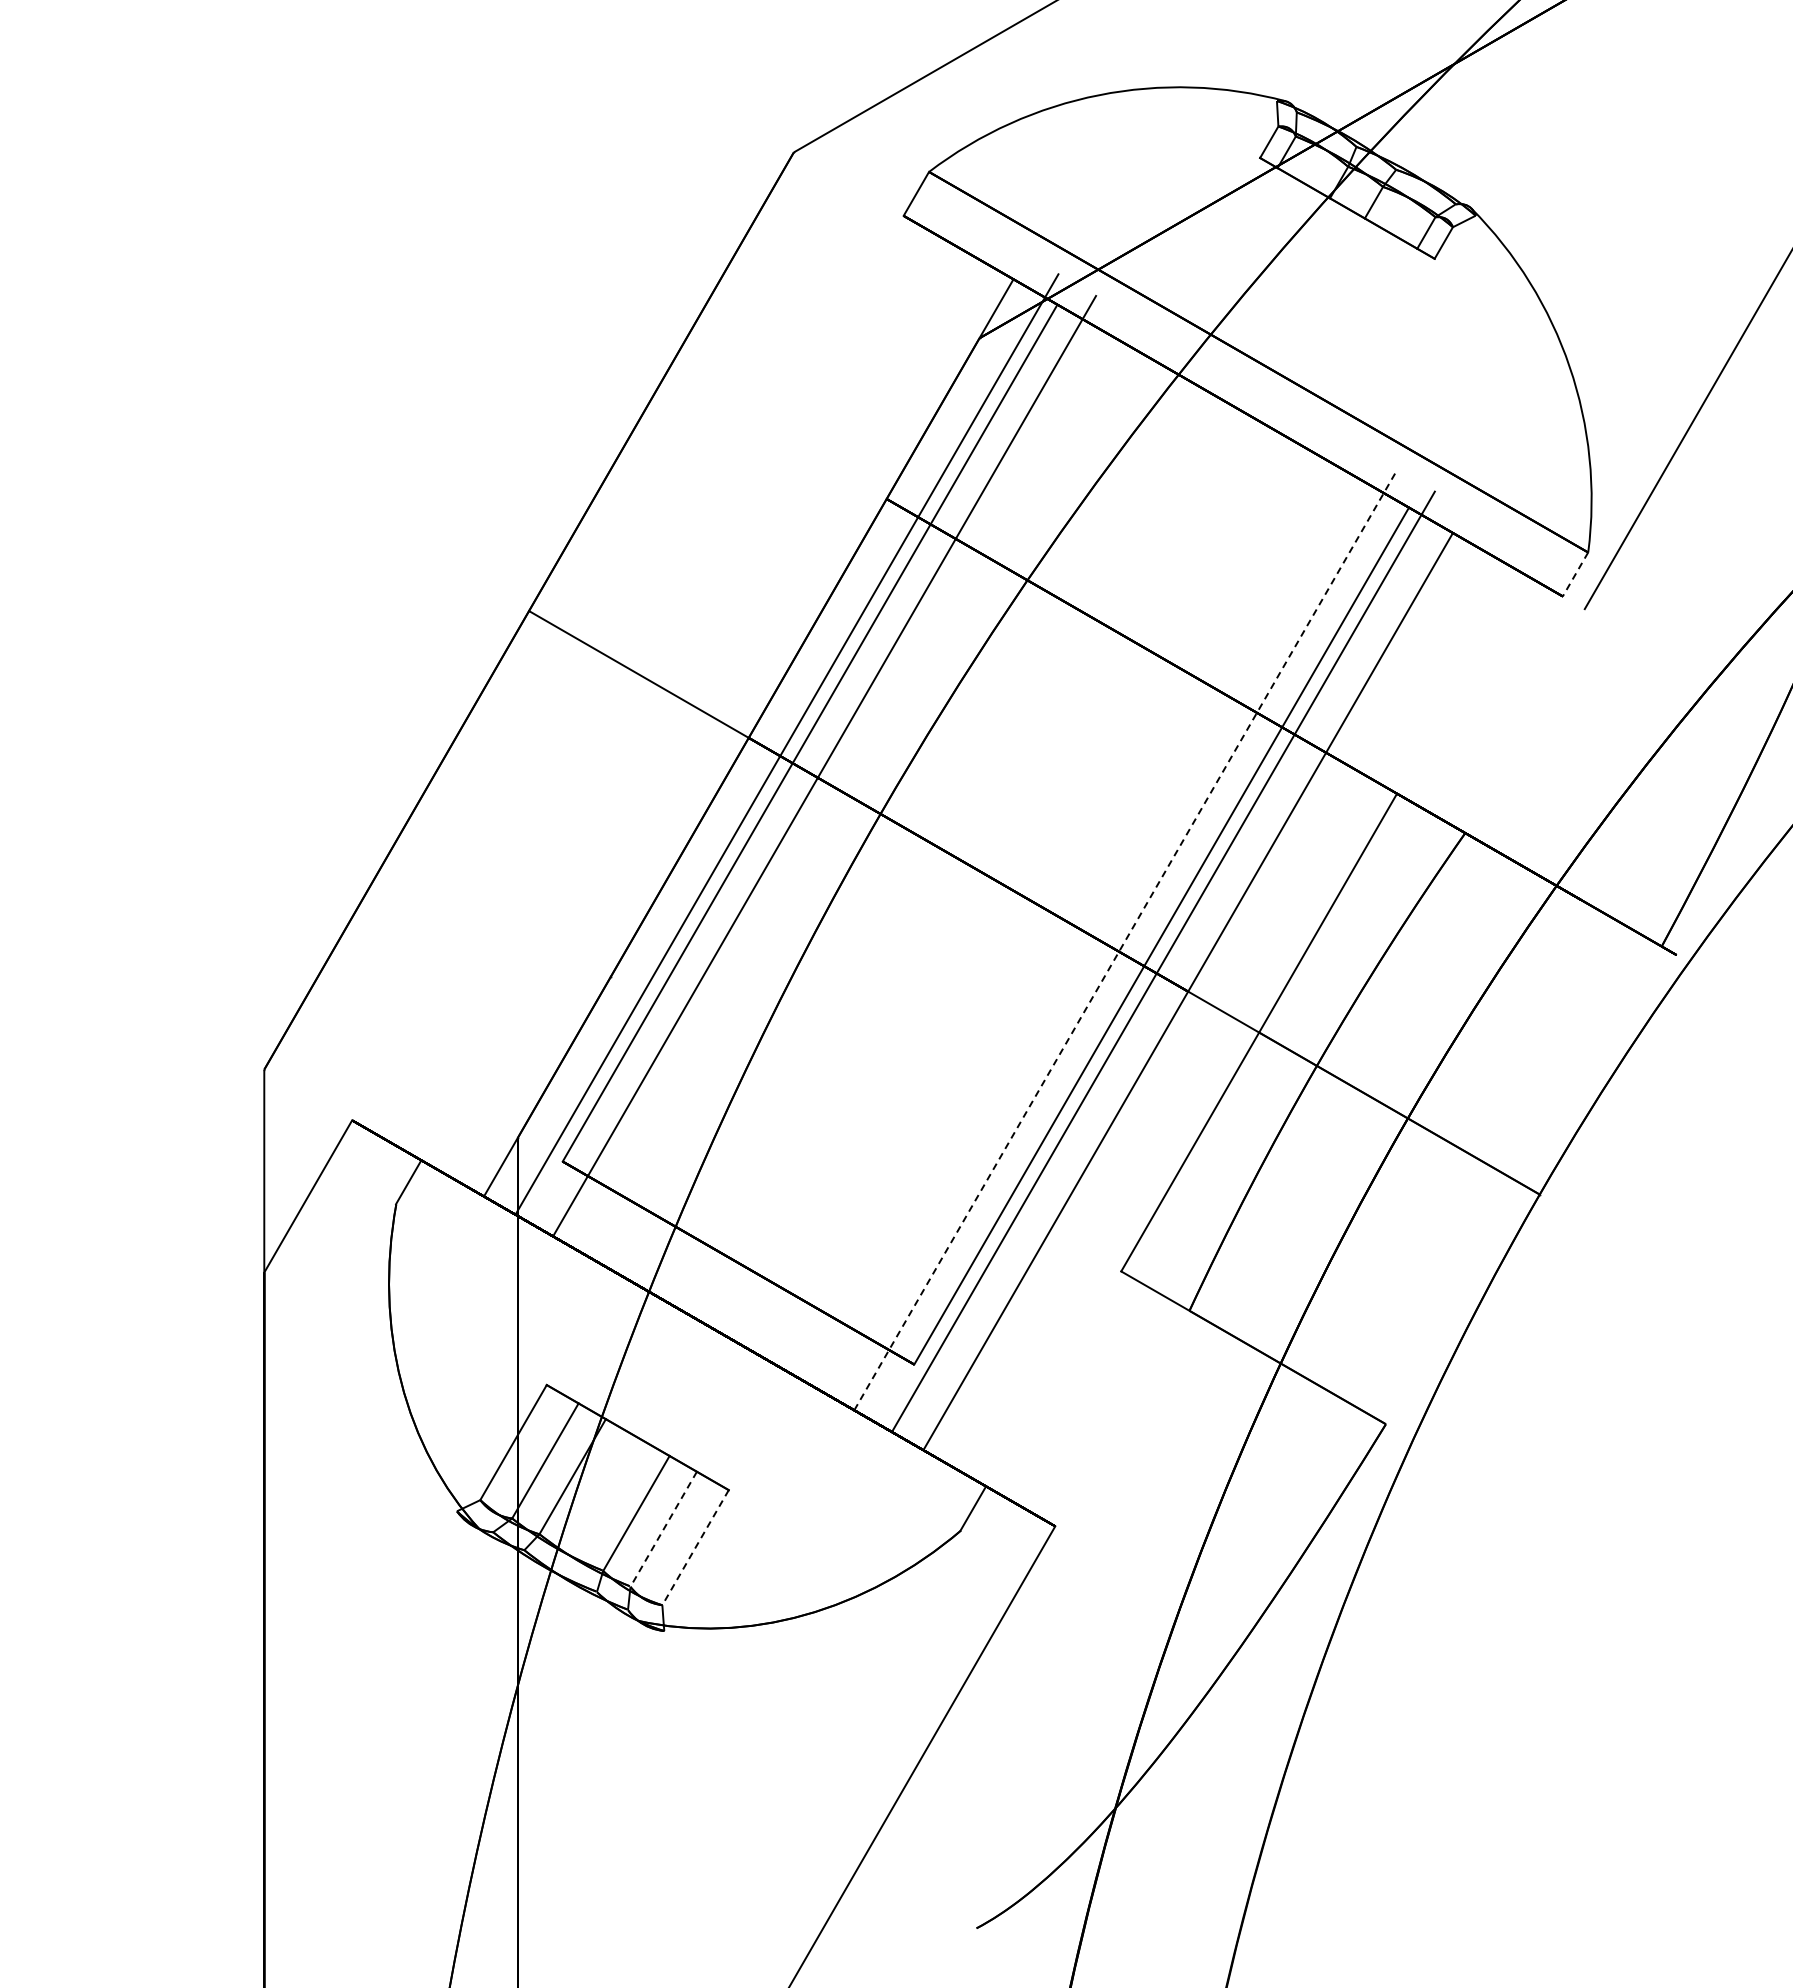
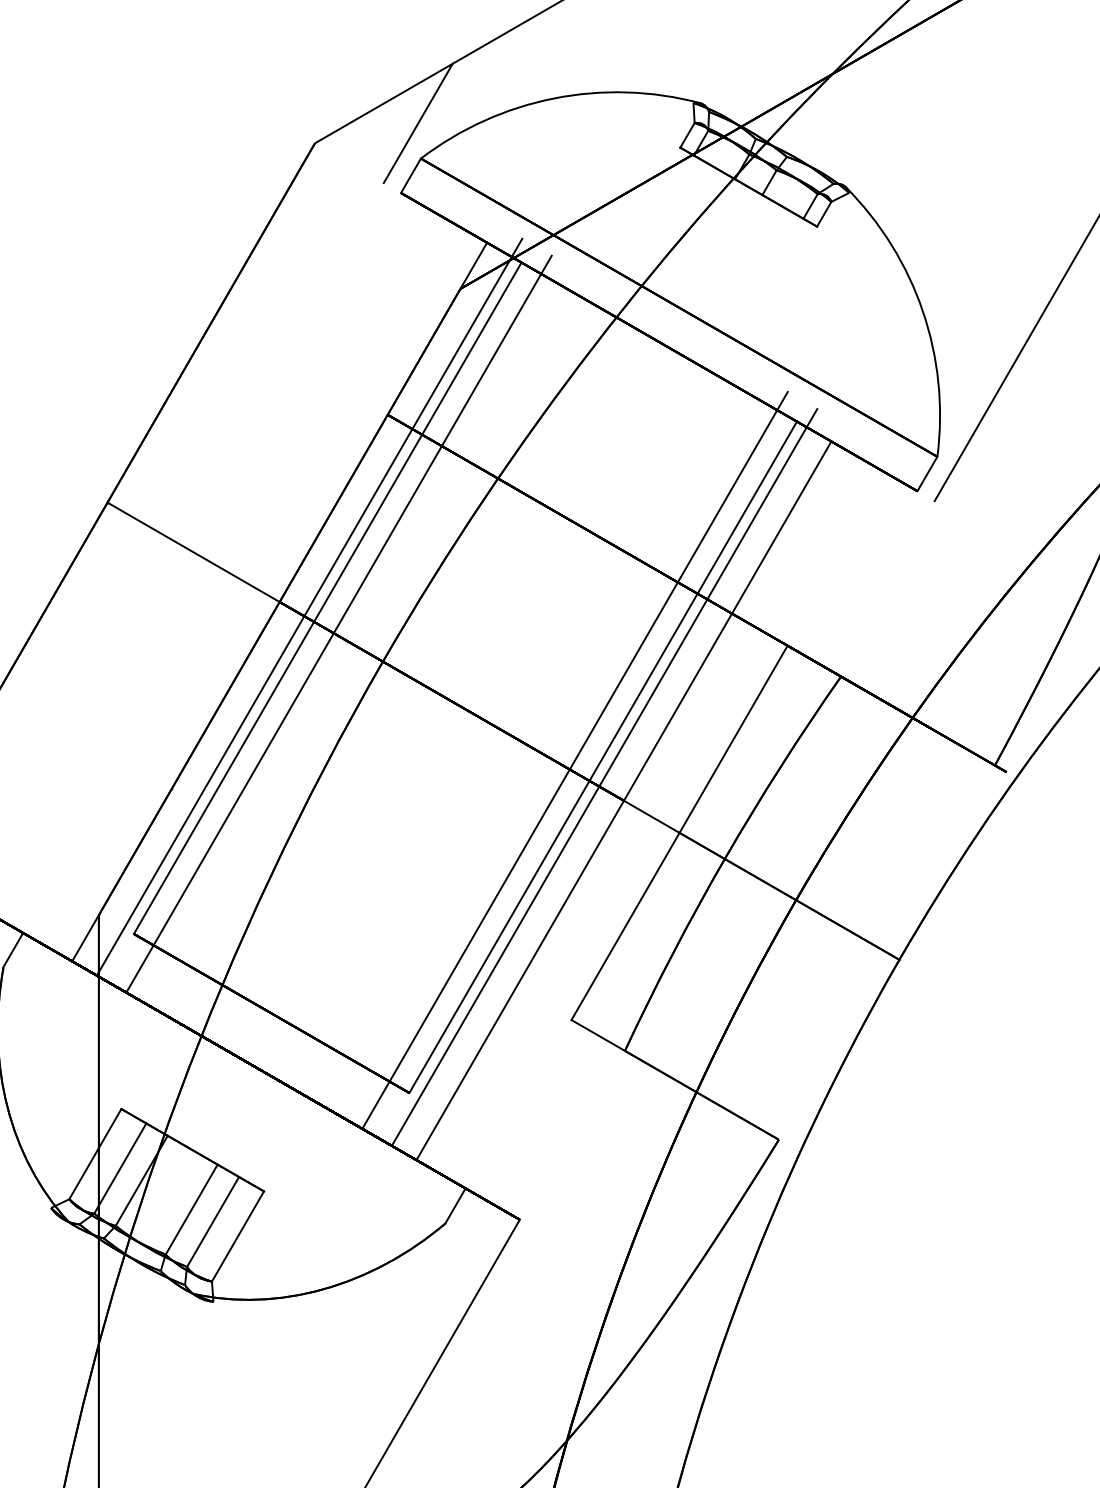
line: (925, 126) -> (418, 122), added
line: (1575, 574) -> (927, 473), dashed -> solid
line: (1125, 940) -> (574, 760), dashed -> solid
line: (663, 1529) -> (212, 1222), dashed -> solid
line: (695, 1548) -> (237, 1237), dashed -> solid

